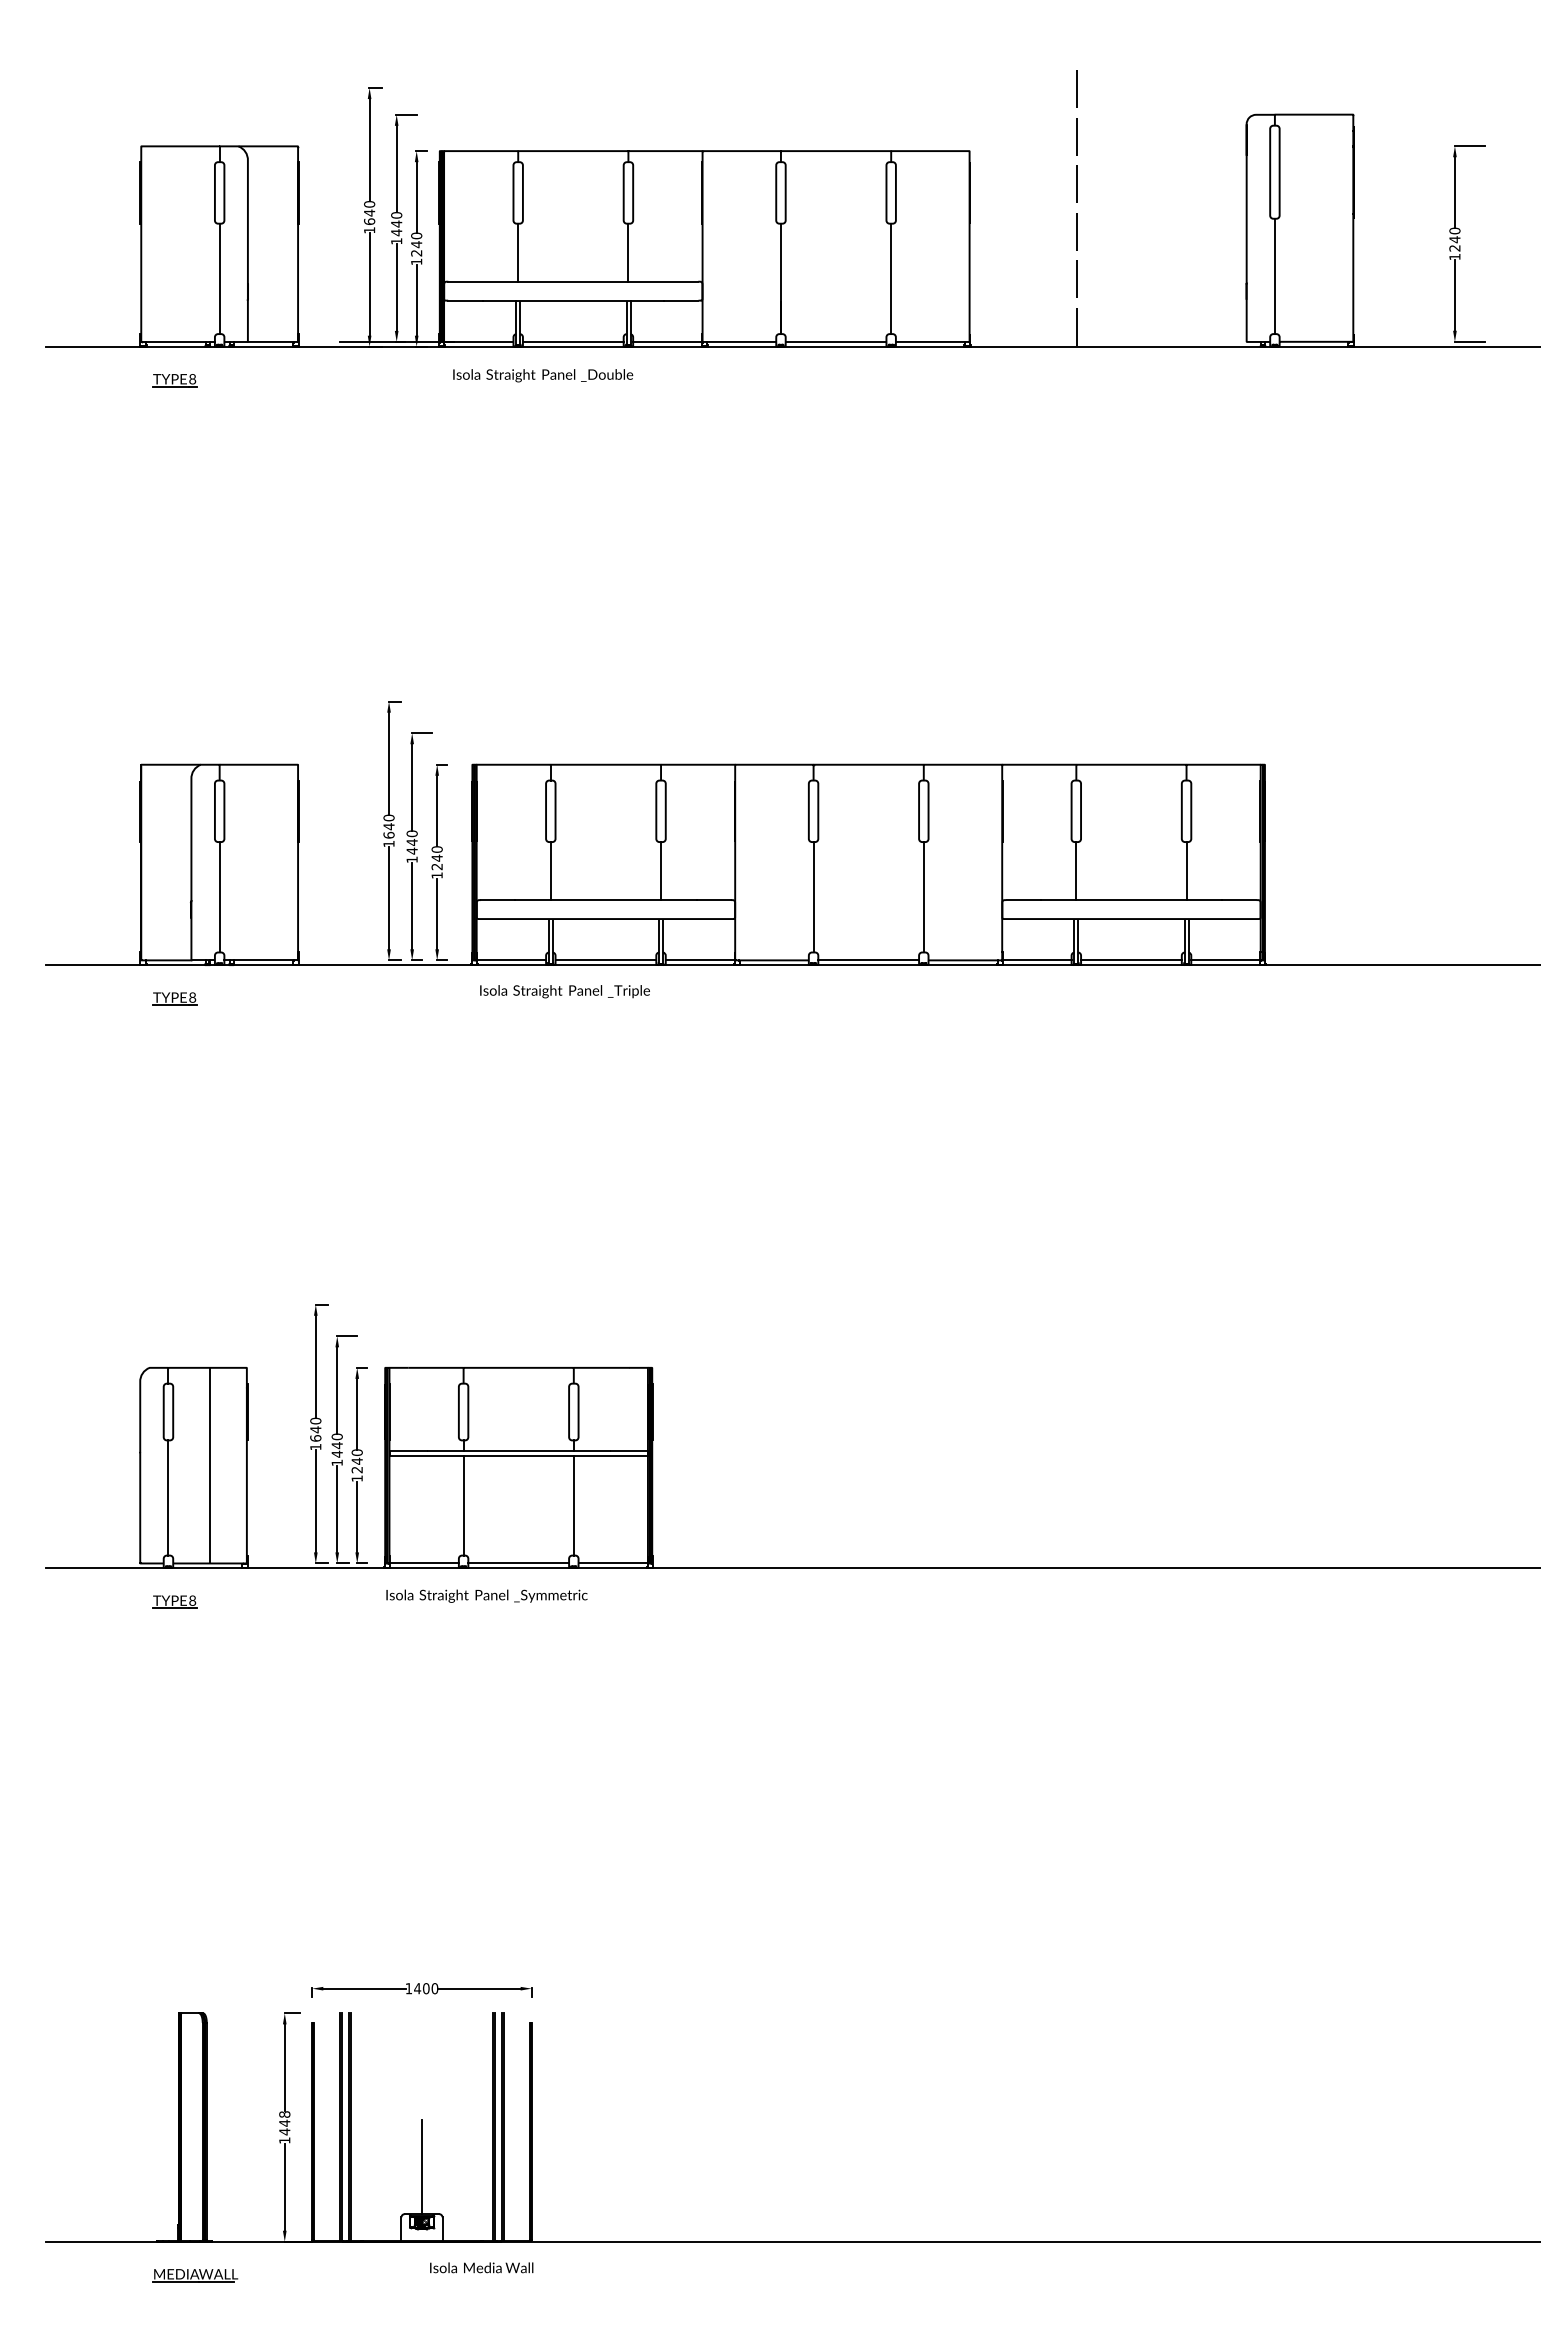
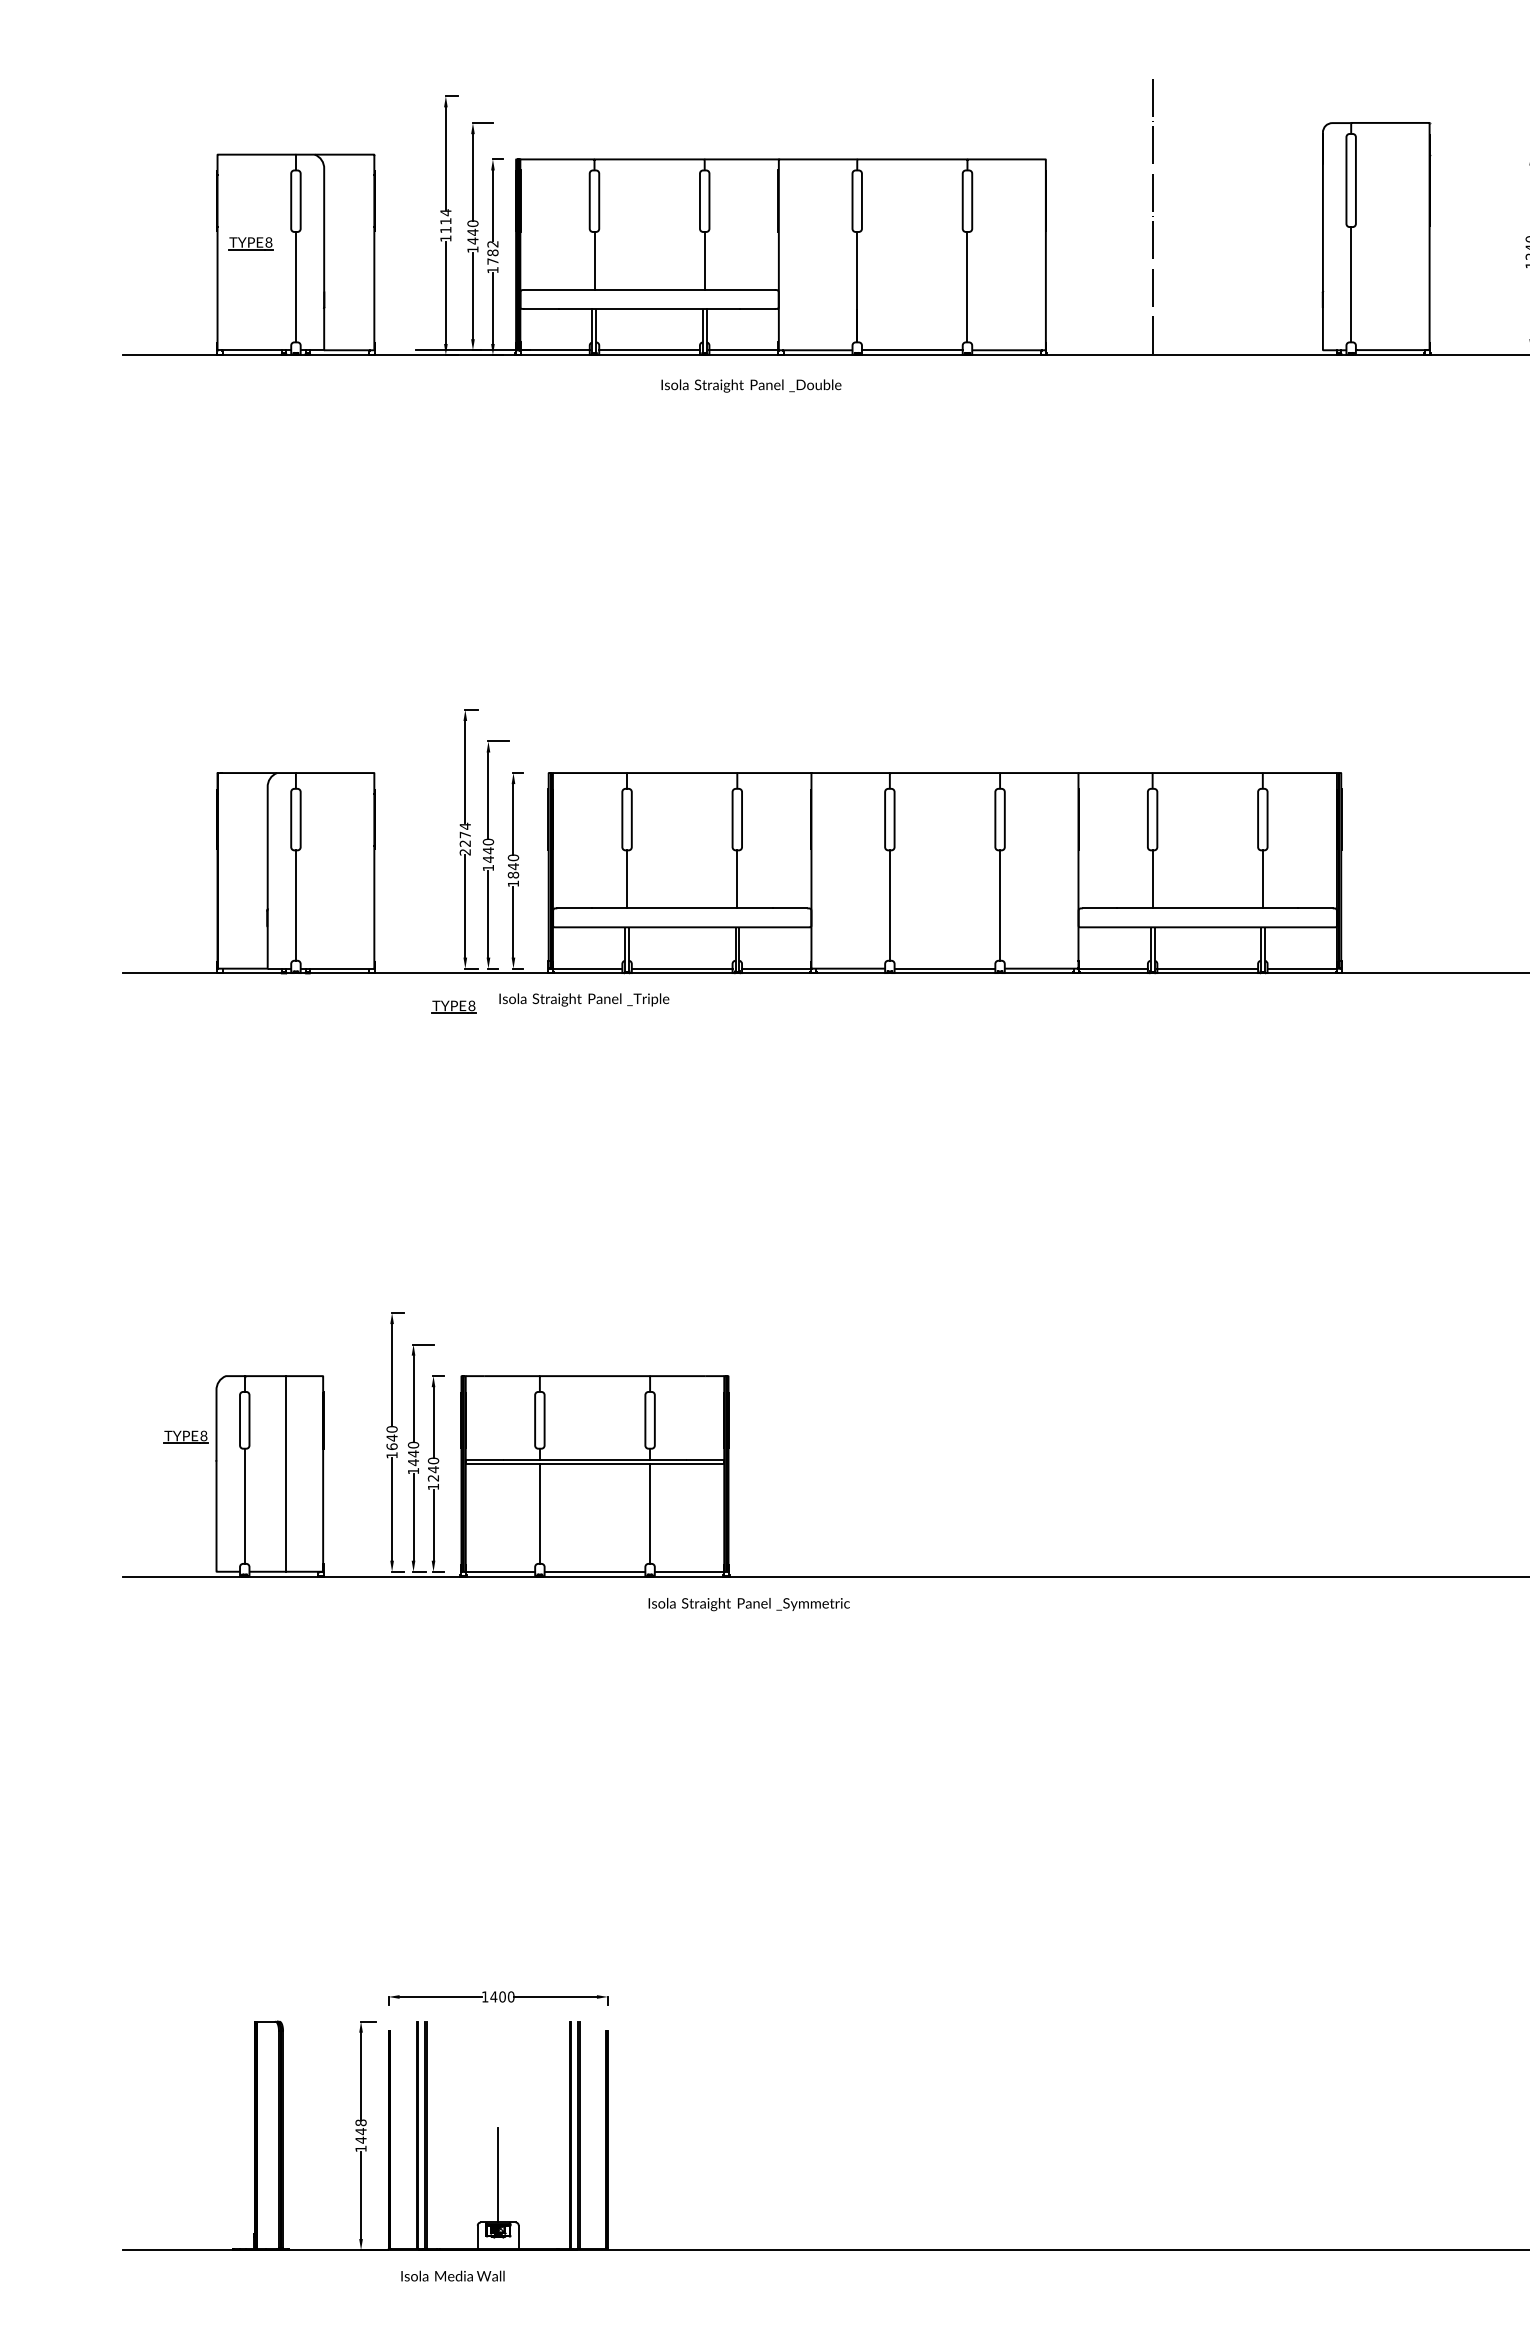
text: (369, 212) -> (445, 220), 1640 -> 1114
text: (416, 244) -> (492, 252), 1240 -> 1782
text: (543, 375) -> (751, 385), moved
part: (174, 380) -> (250, 243), moved
text: (388, 830) -> (464, 838), 1640 -> 2274
text: (436, 866) -> (512, 874), 1240 -> 1840
text: (564, 991) -> (583, 999), moved
part: (174, 998) -> (453, 1006), moved
text: (486, 1595) -> (748, 1603), moved
part: (174, 1601) -> (185, 1436), moved
text: (481, 2267) -> (452, 2275), moved
part: (195, 2275) -> (271, 2283), removed

